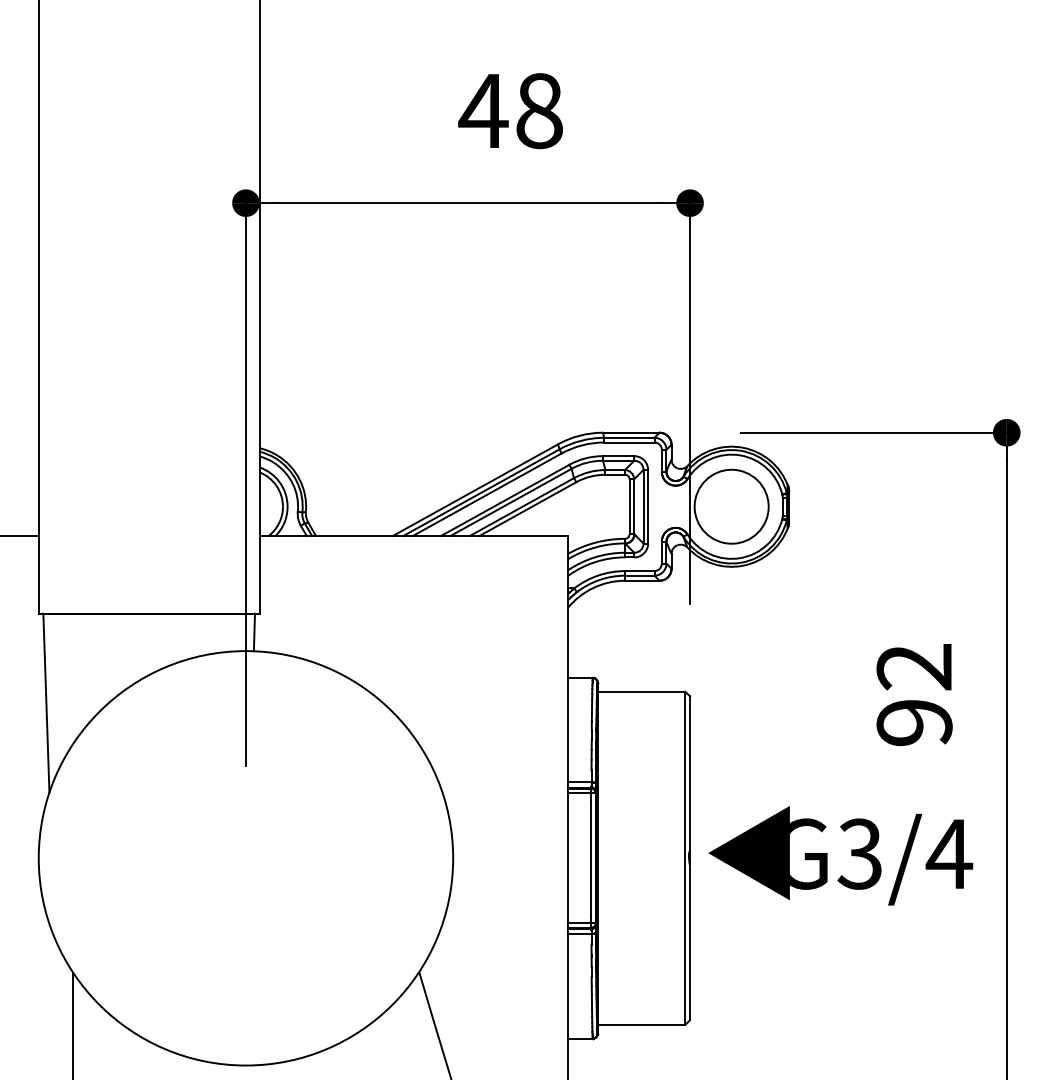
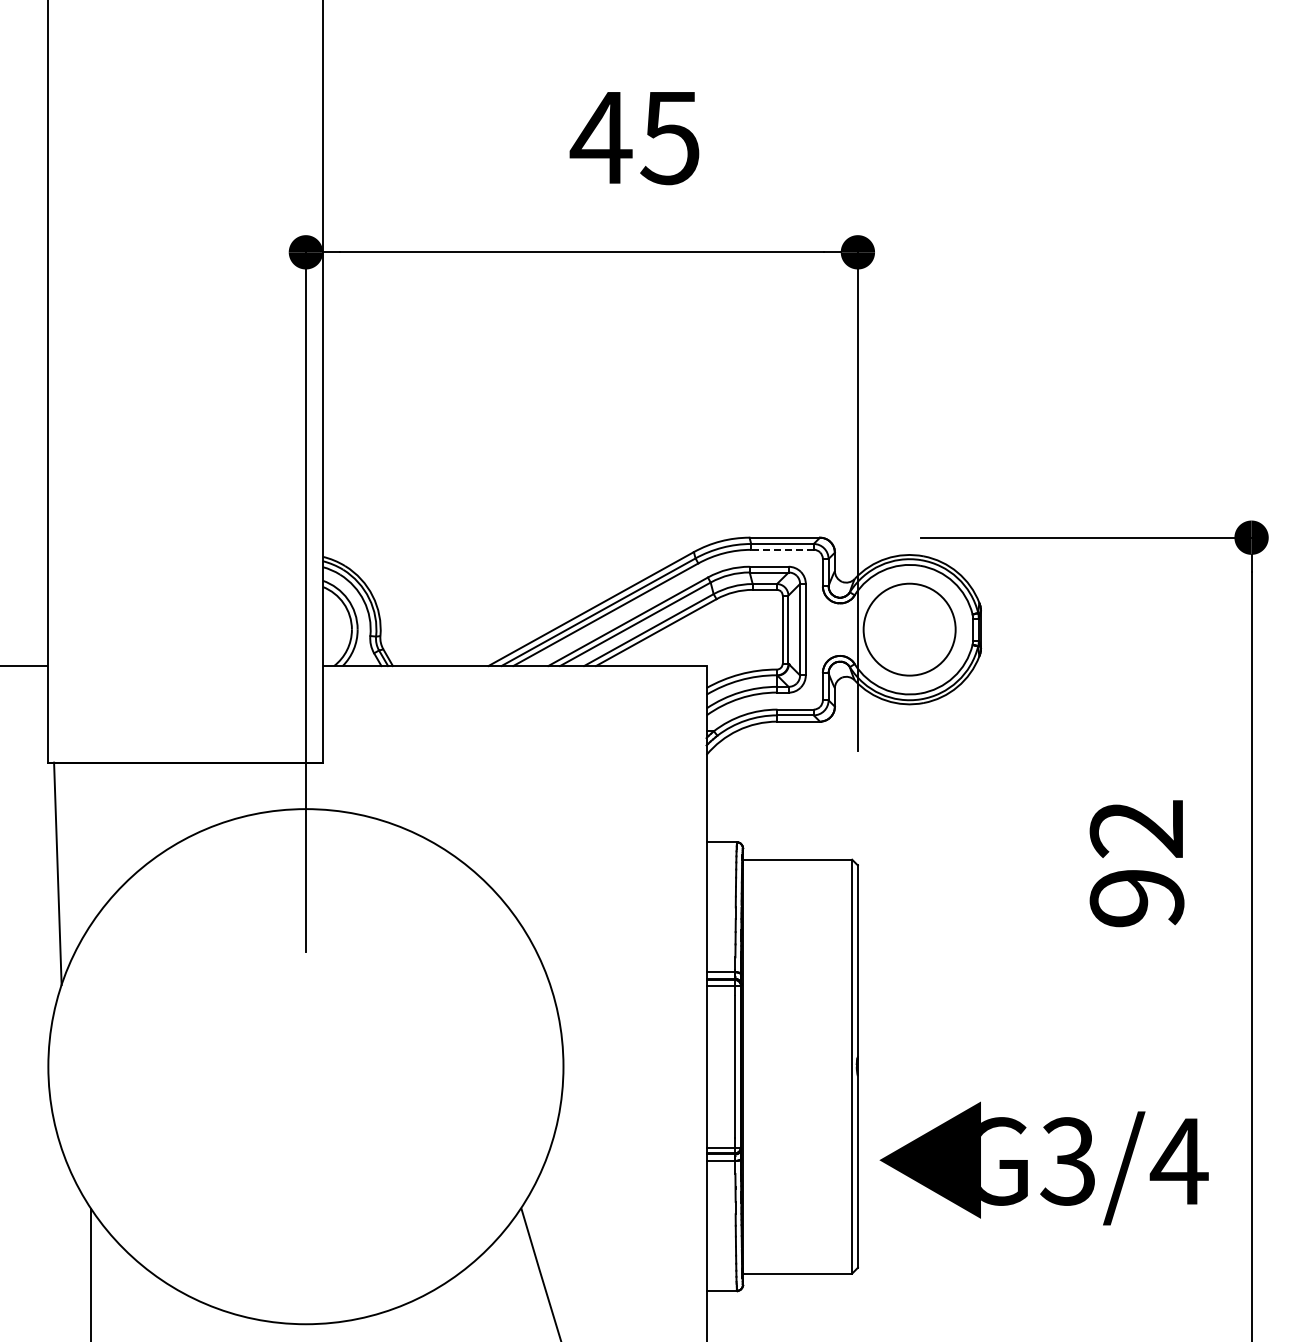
text: (539, 110) -> (670, 137), 48 -> 45
line: (628, 442) -> (781, 549), solid -> dashed
line: (254, 632) -> (316, 785), removed
text: (840, 855) -> (1043, 1163), moved

